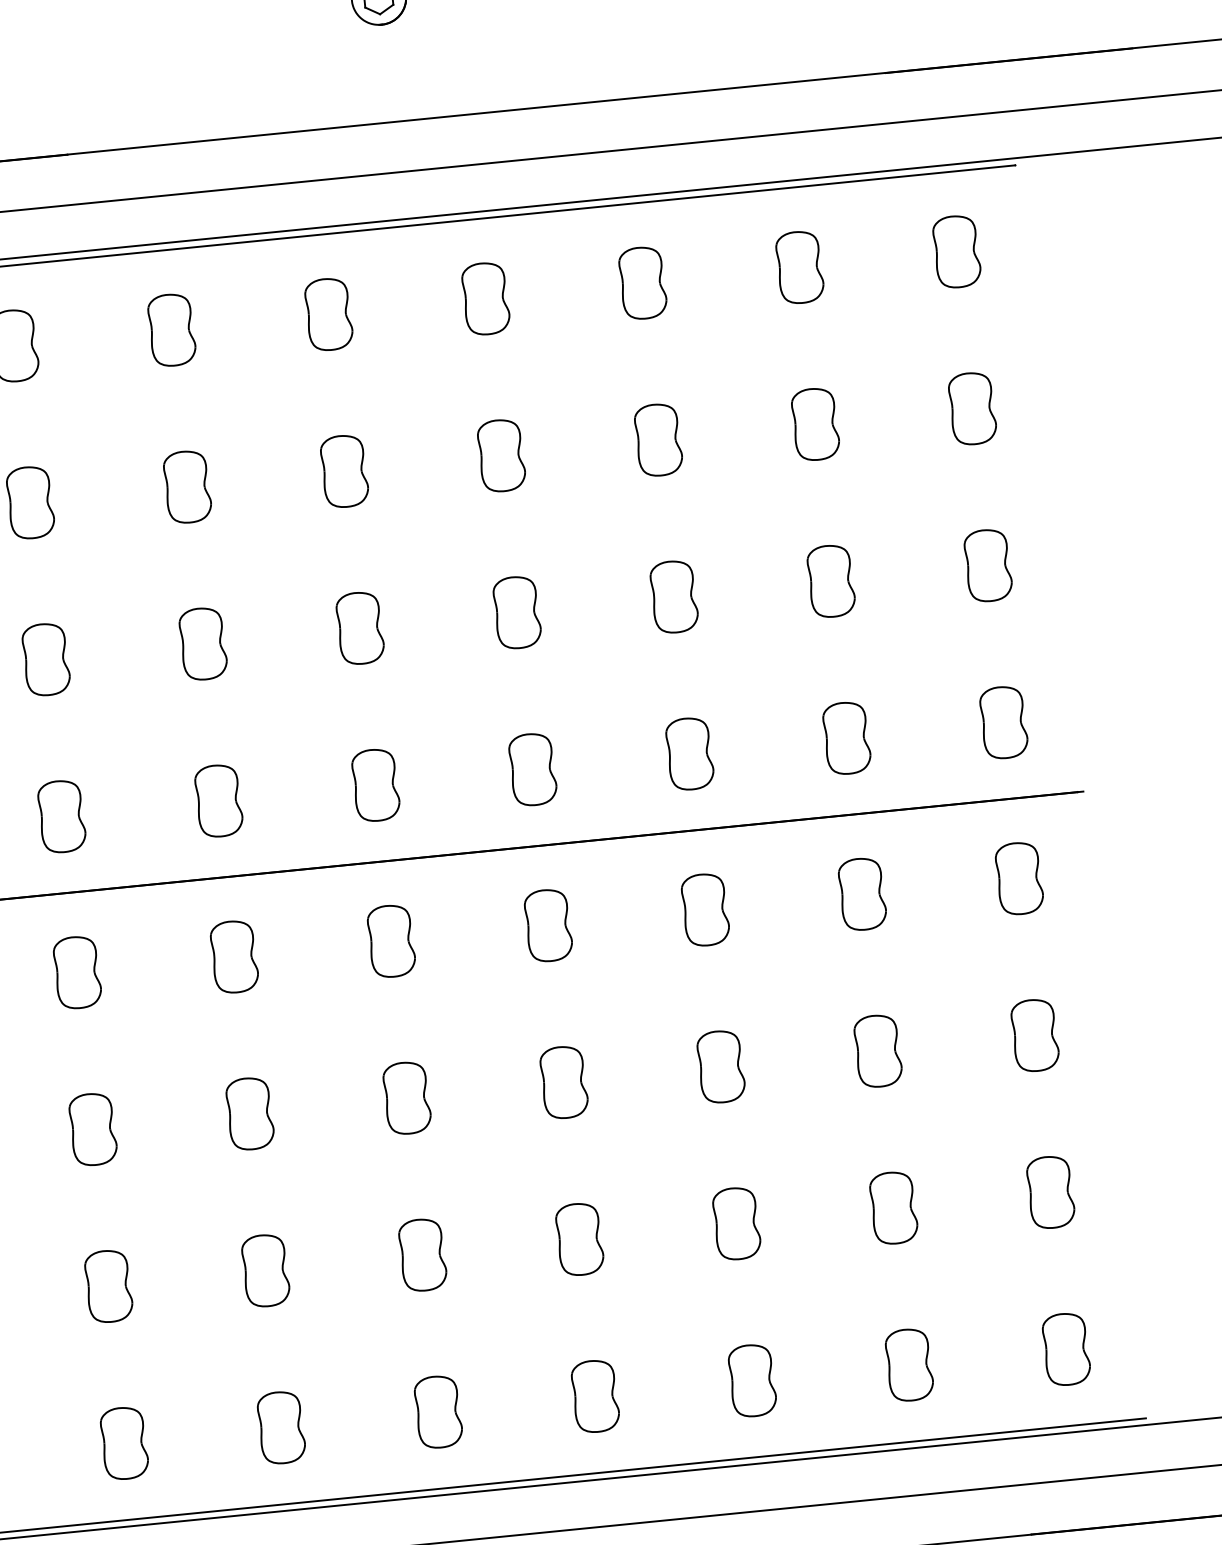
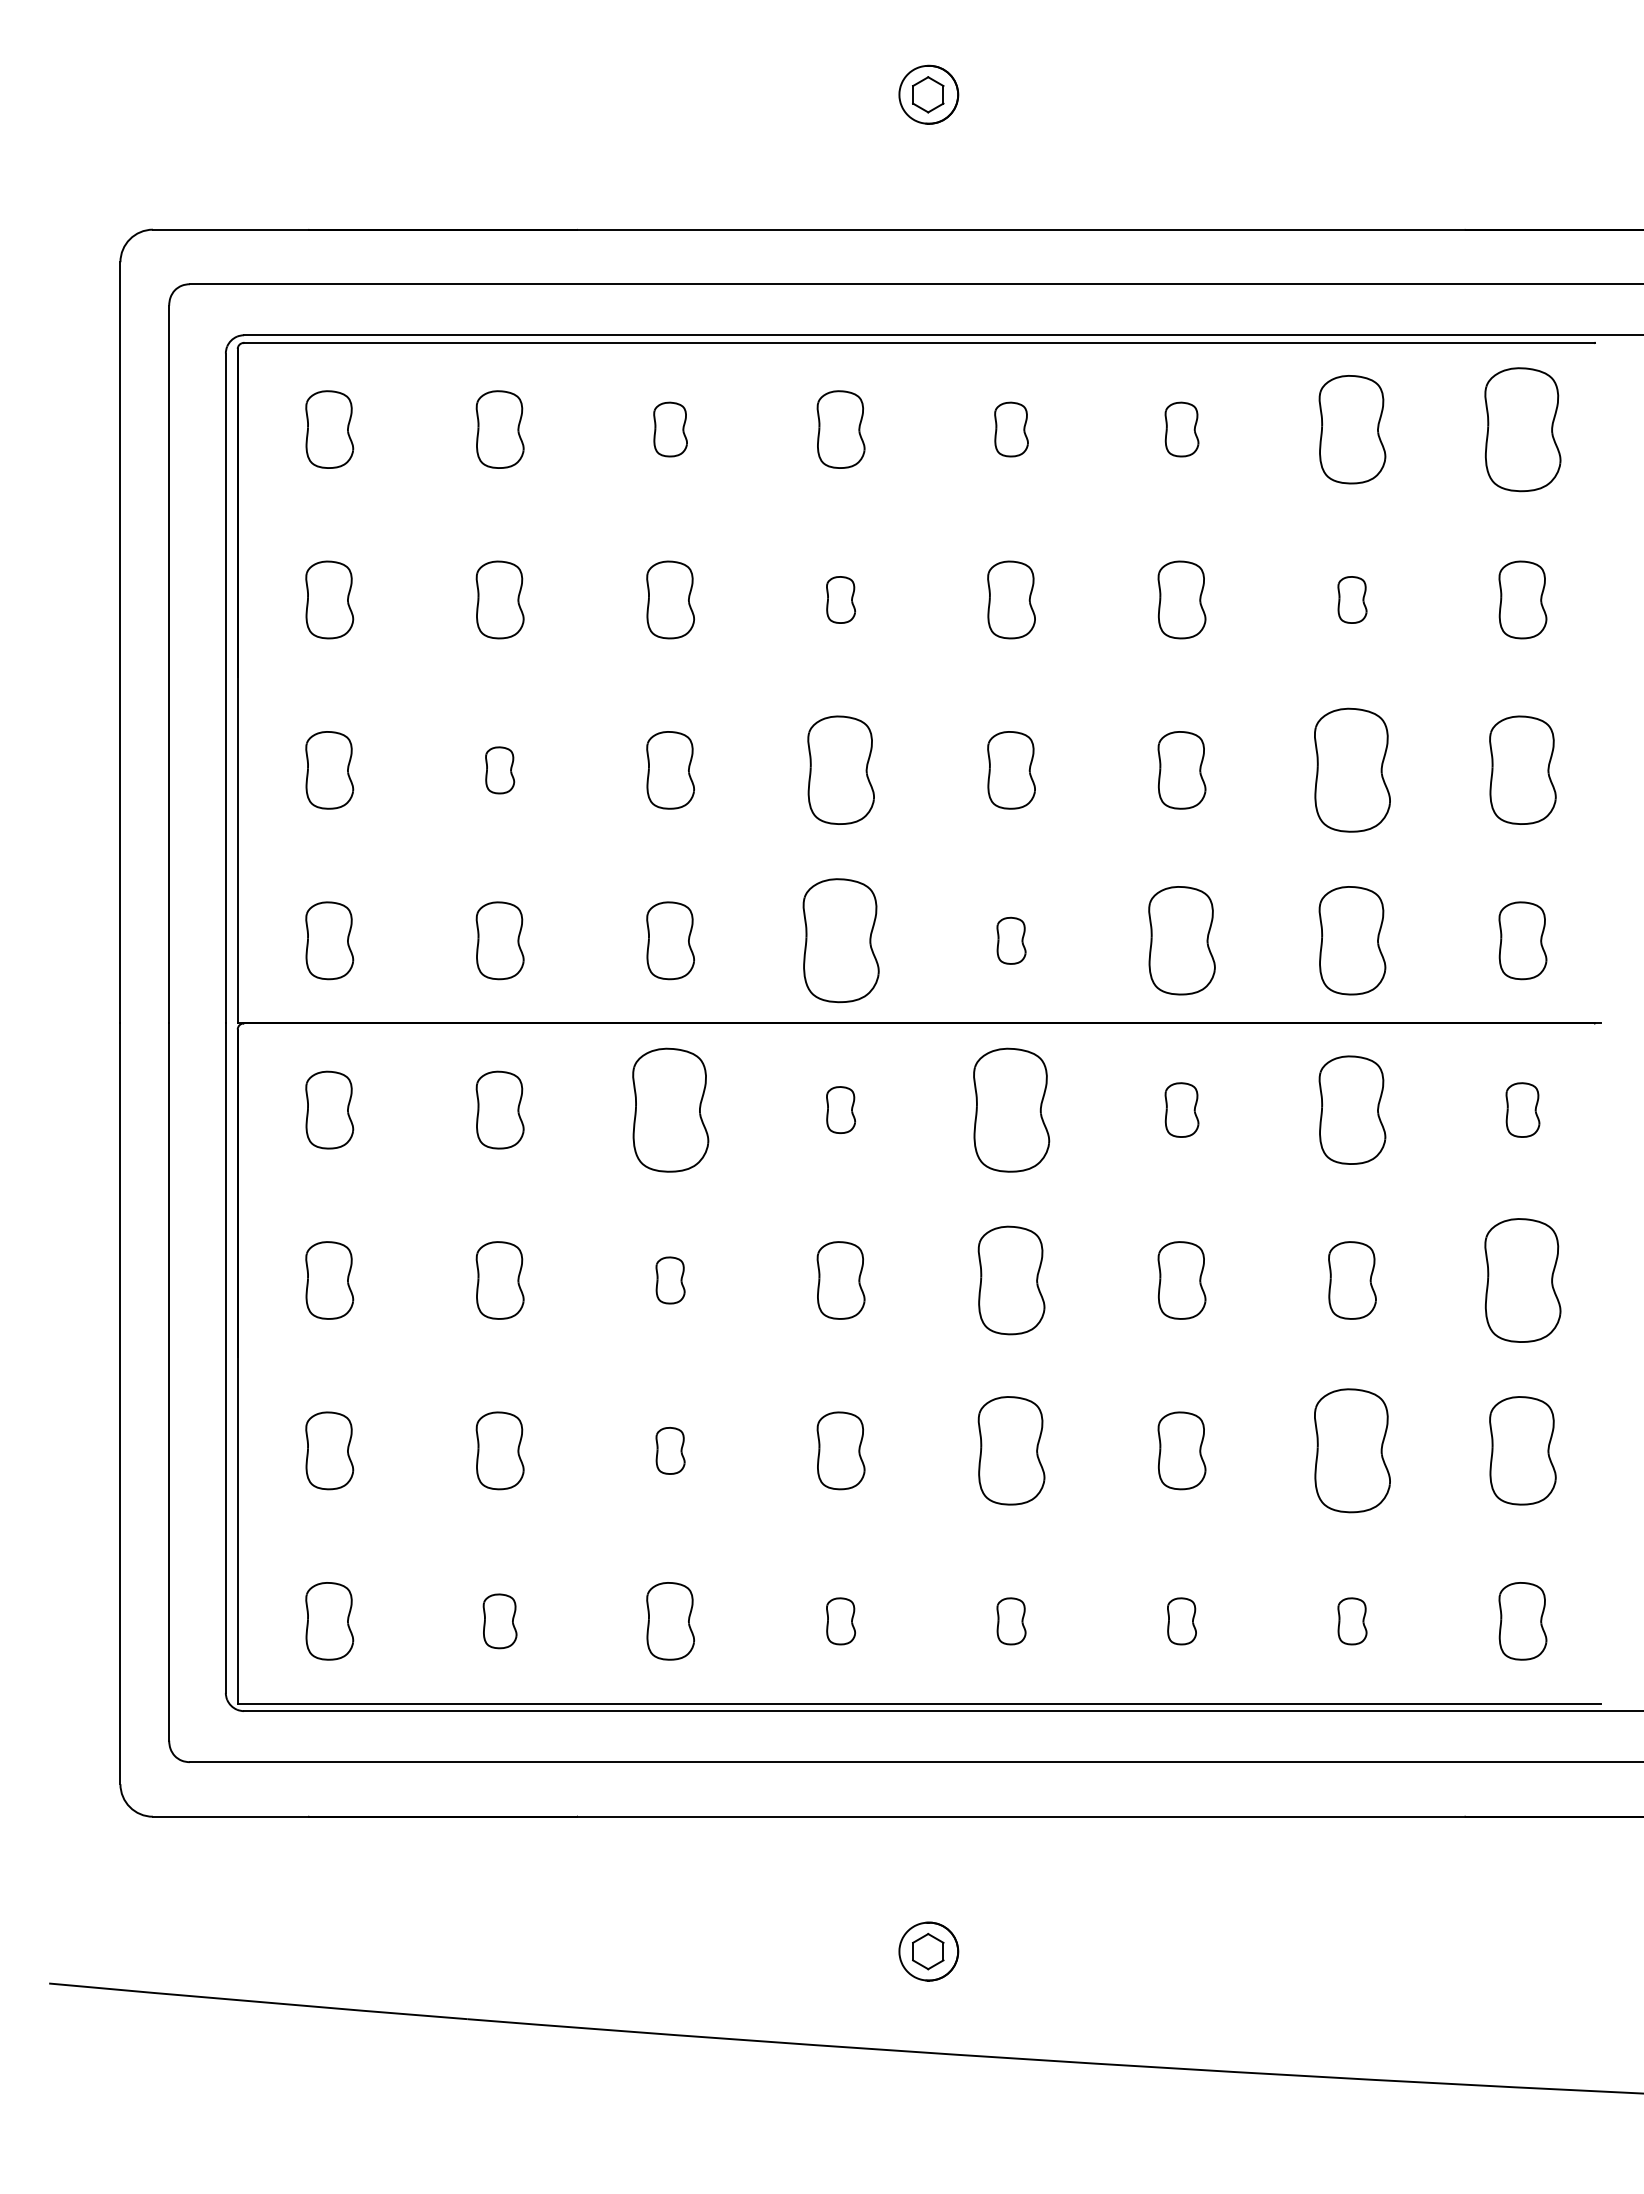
part: (956, 251) -> (1522, 429), size x1.6
part: (800, 267) -> (1352, 429), size x1.4
part: (642, 283) -> (1181, 429), size x0.7
part: (485, 298) -> (1011, 429), size x0.7
part: (171, 330) -> (670, 429), size x0.7
part: (815, 423) -> (1352, 599), size x0.6
part: (344, 470) -> (840, 599), size x0.6
part: (987, 565) -> (1522, 770), size x1.4
part: (831, 581) -> (1352, 770), size x1.6
part: (359, 628) -> (840, 770), size x1.4
part: (45, 659) -> (499, 770), size x0.6
part: (846, 737) -> (1352, 940), size x1.4
part: (689, 753) -> (1181, 940), size x1.4
part: (532, 769) -> (1011, 940), size x0.6
part: (375, 785) -> (840, 940), size x1.6
part: (1019, 878) -> (1522, 1109), size x0.7
part: (862, 893) -> (1352, 1109), size x1.4
part: (705, 909) -> (1181, 1109), size x0.7
part: (548, 924) -> (1011, 1109), size x1.6
part: (390, 940) -> (840, 1109), size x0.6
part: (234, 956) -> (670, 1109), size x1.6
part: (1034, 1035) -> (1522, 1280), size x1.6
part: (564, 1082) -> (1011, 1280), size x1.4
part: (250, 1113) -> (670, 1280), size x0.6
part: (1050, 1192) -> (1522, 1450), size x1.4
part: (893, 1207) -> (1352, 1450), size x1.6
part: (579, 1239) -> (1011, 1450), size x1.4
part: (265, 1270) -> (670, 1450), size x0.6
part: (909, 1365) -> (1352, 1621), size x0.6
part: (752, 1380) -> (1181, 1621), size x0.6
part: (595, 1396) -> (1011, 1621), size x0.6
part: (438, 1412) -> (840, 1621), size x0.6
part: (123, 1443) -> (499, 1621), size x0.7

